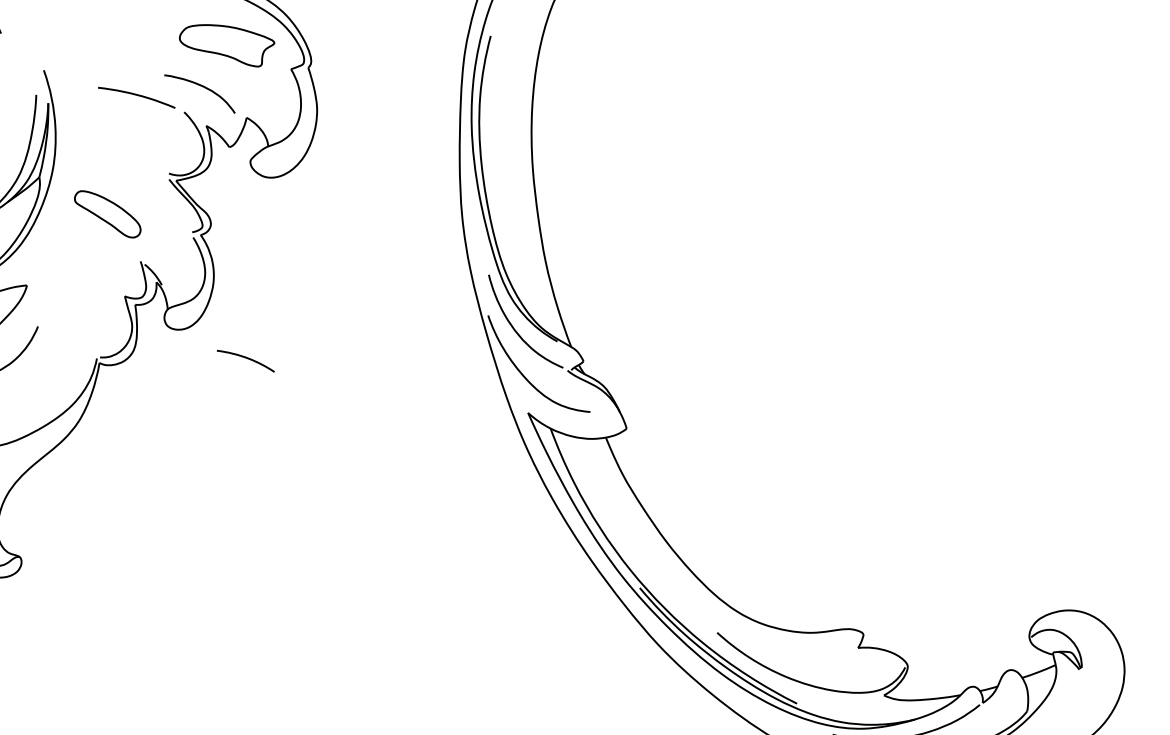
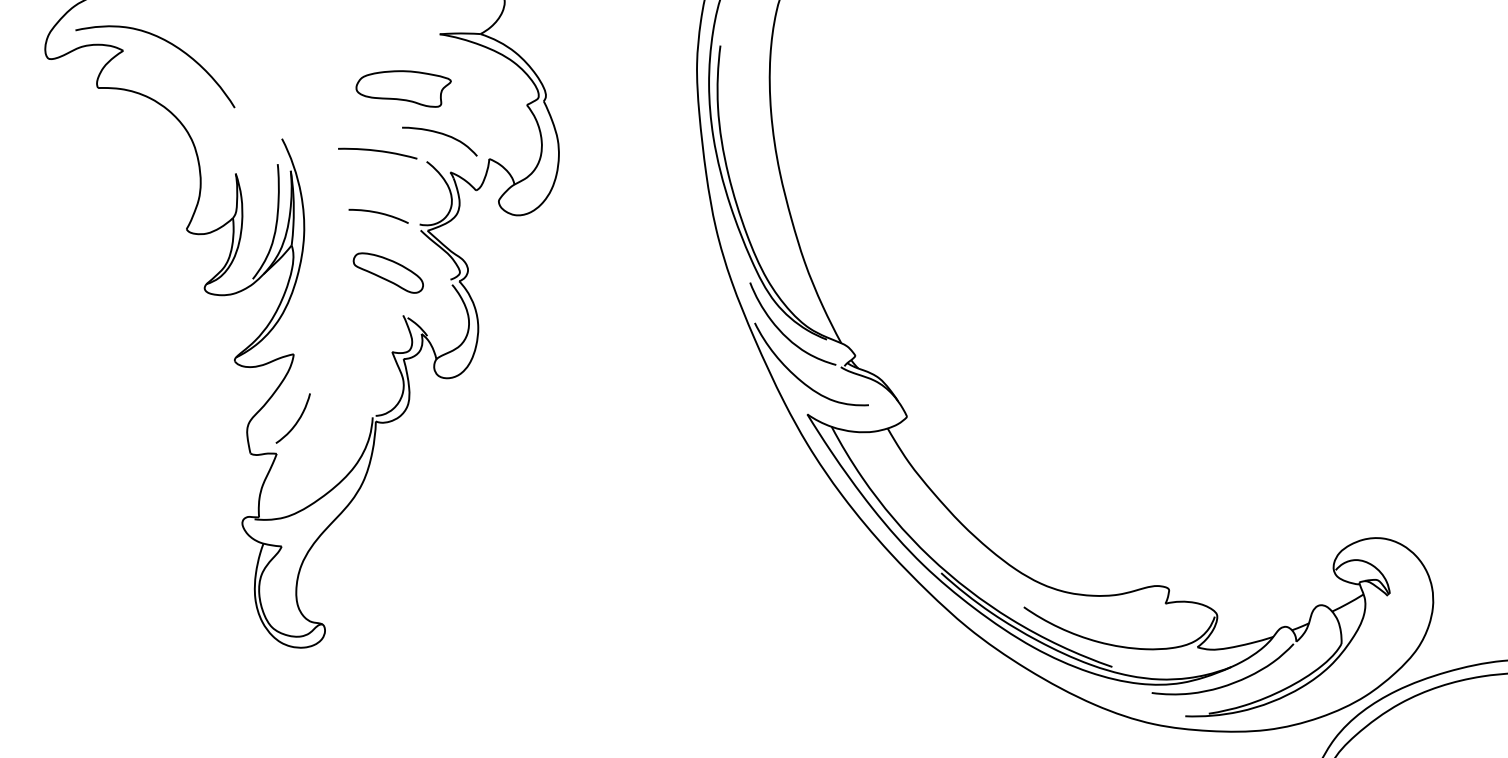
part: (226, 43) -> (403, 88), moved
part: (106, 213) -> (387, 272), moved
curve: (246, 358) -> (378, 213), moved

